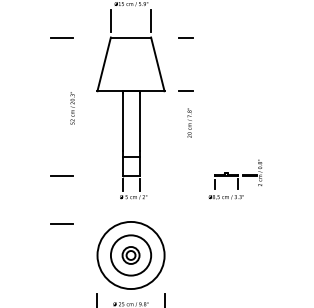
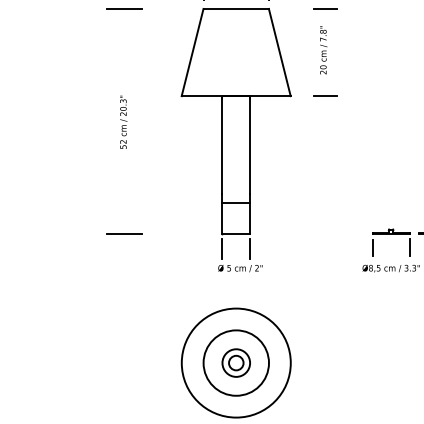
text: (72, 108) -> (123, 122), moved
text: (189, 122) -> (323, 49), moved
line: (61, 223) -> (123, 311), removed

